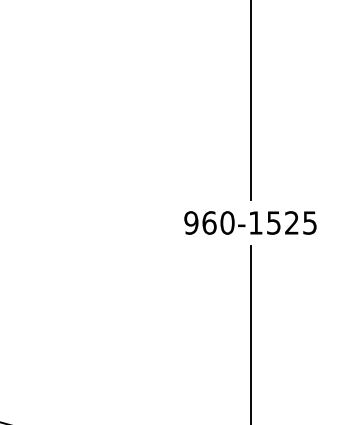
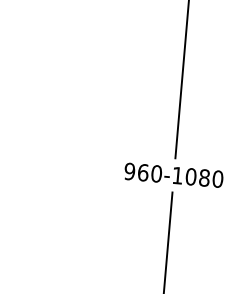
text: (291, 222) -> (204, 177), 960-1525 -> 960-1080

